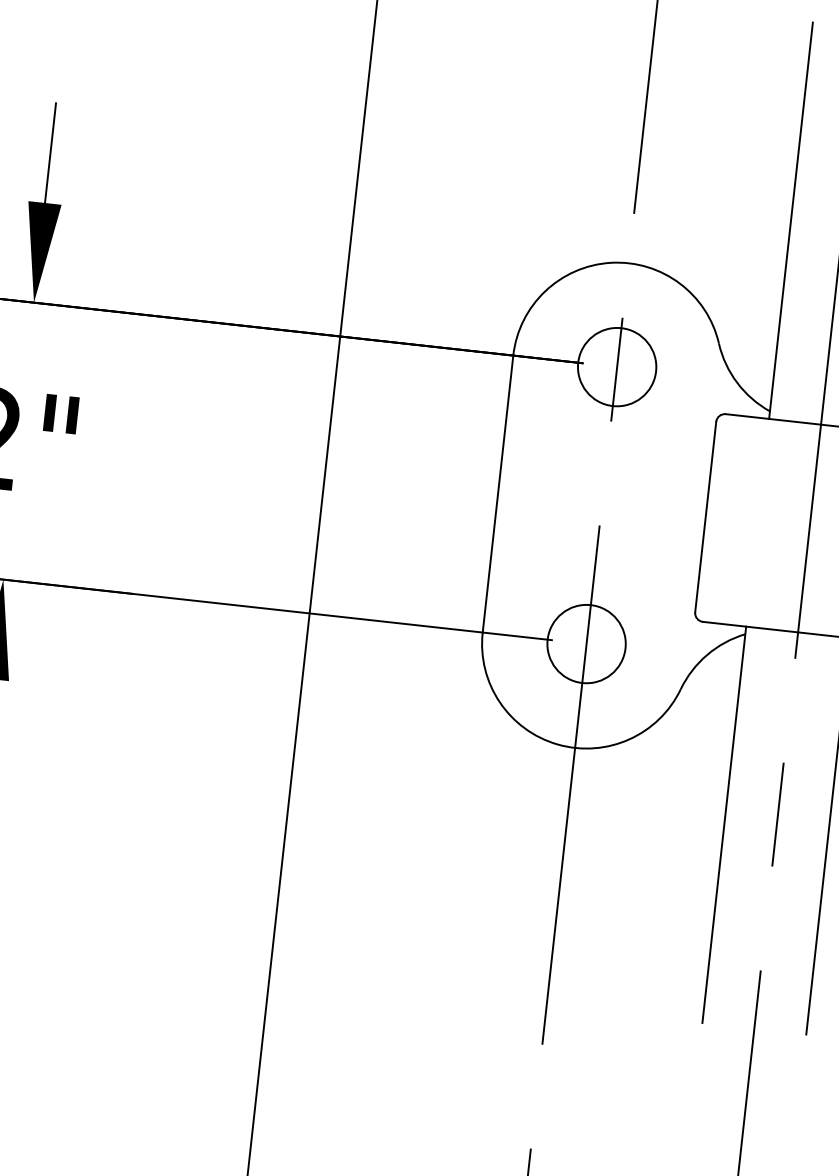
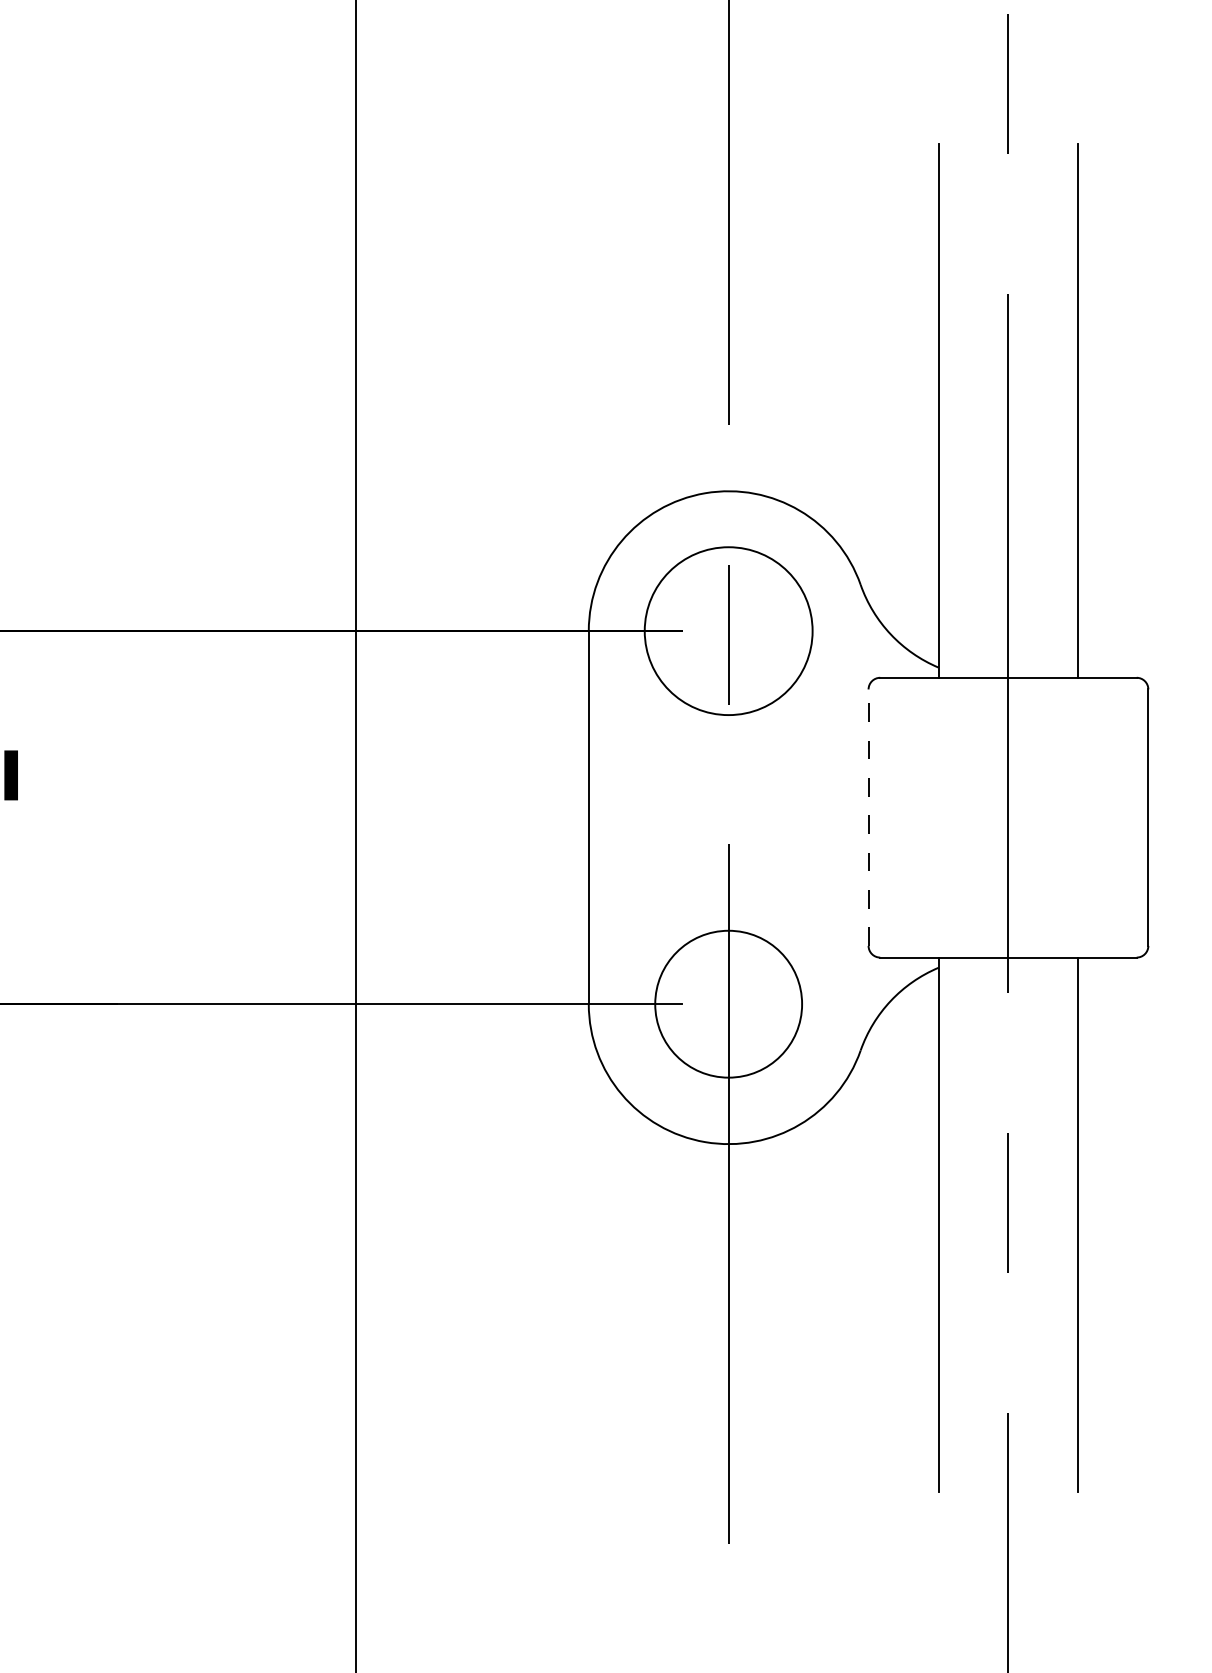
circle: (617, 366) -> (728, 630), size x1.6
line: (705, 516) -> (868, 817), solid -> dashed
circle: (586, 643) -> (728, 1003), size x1.4

